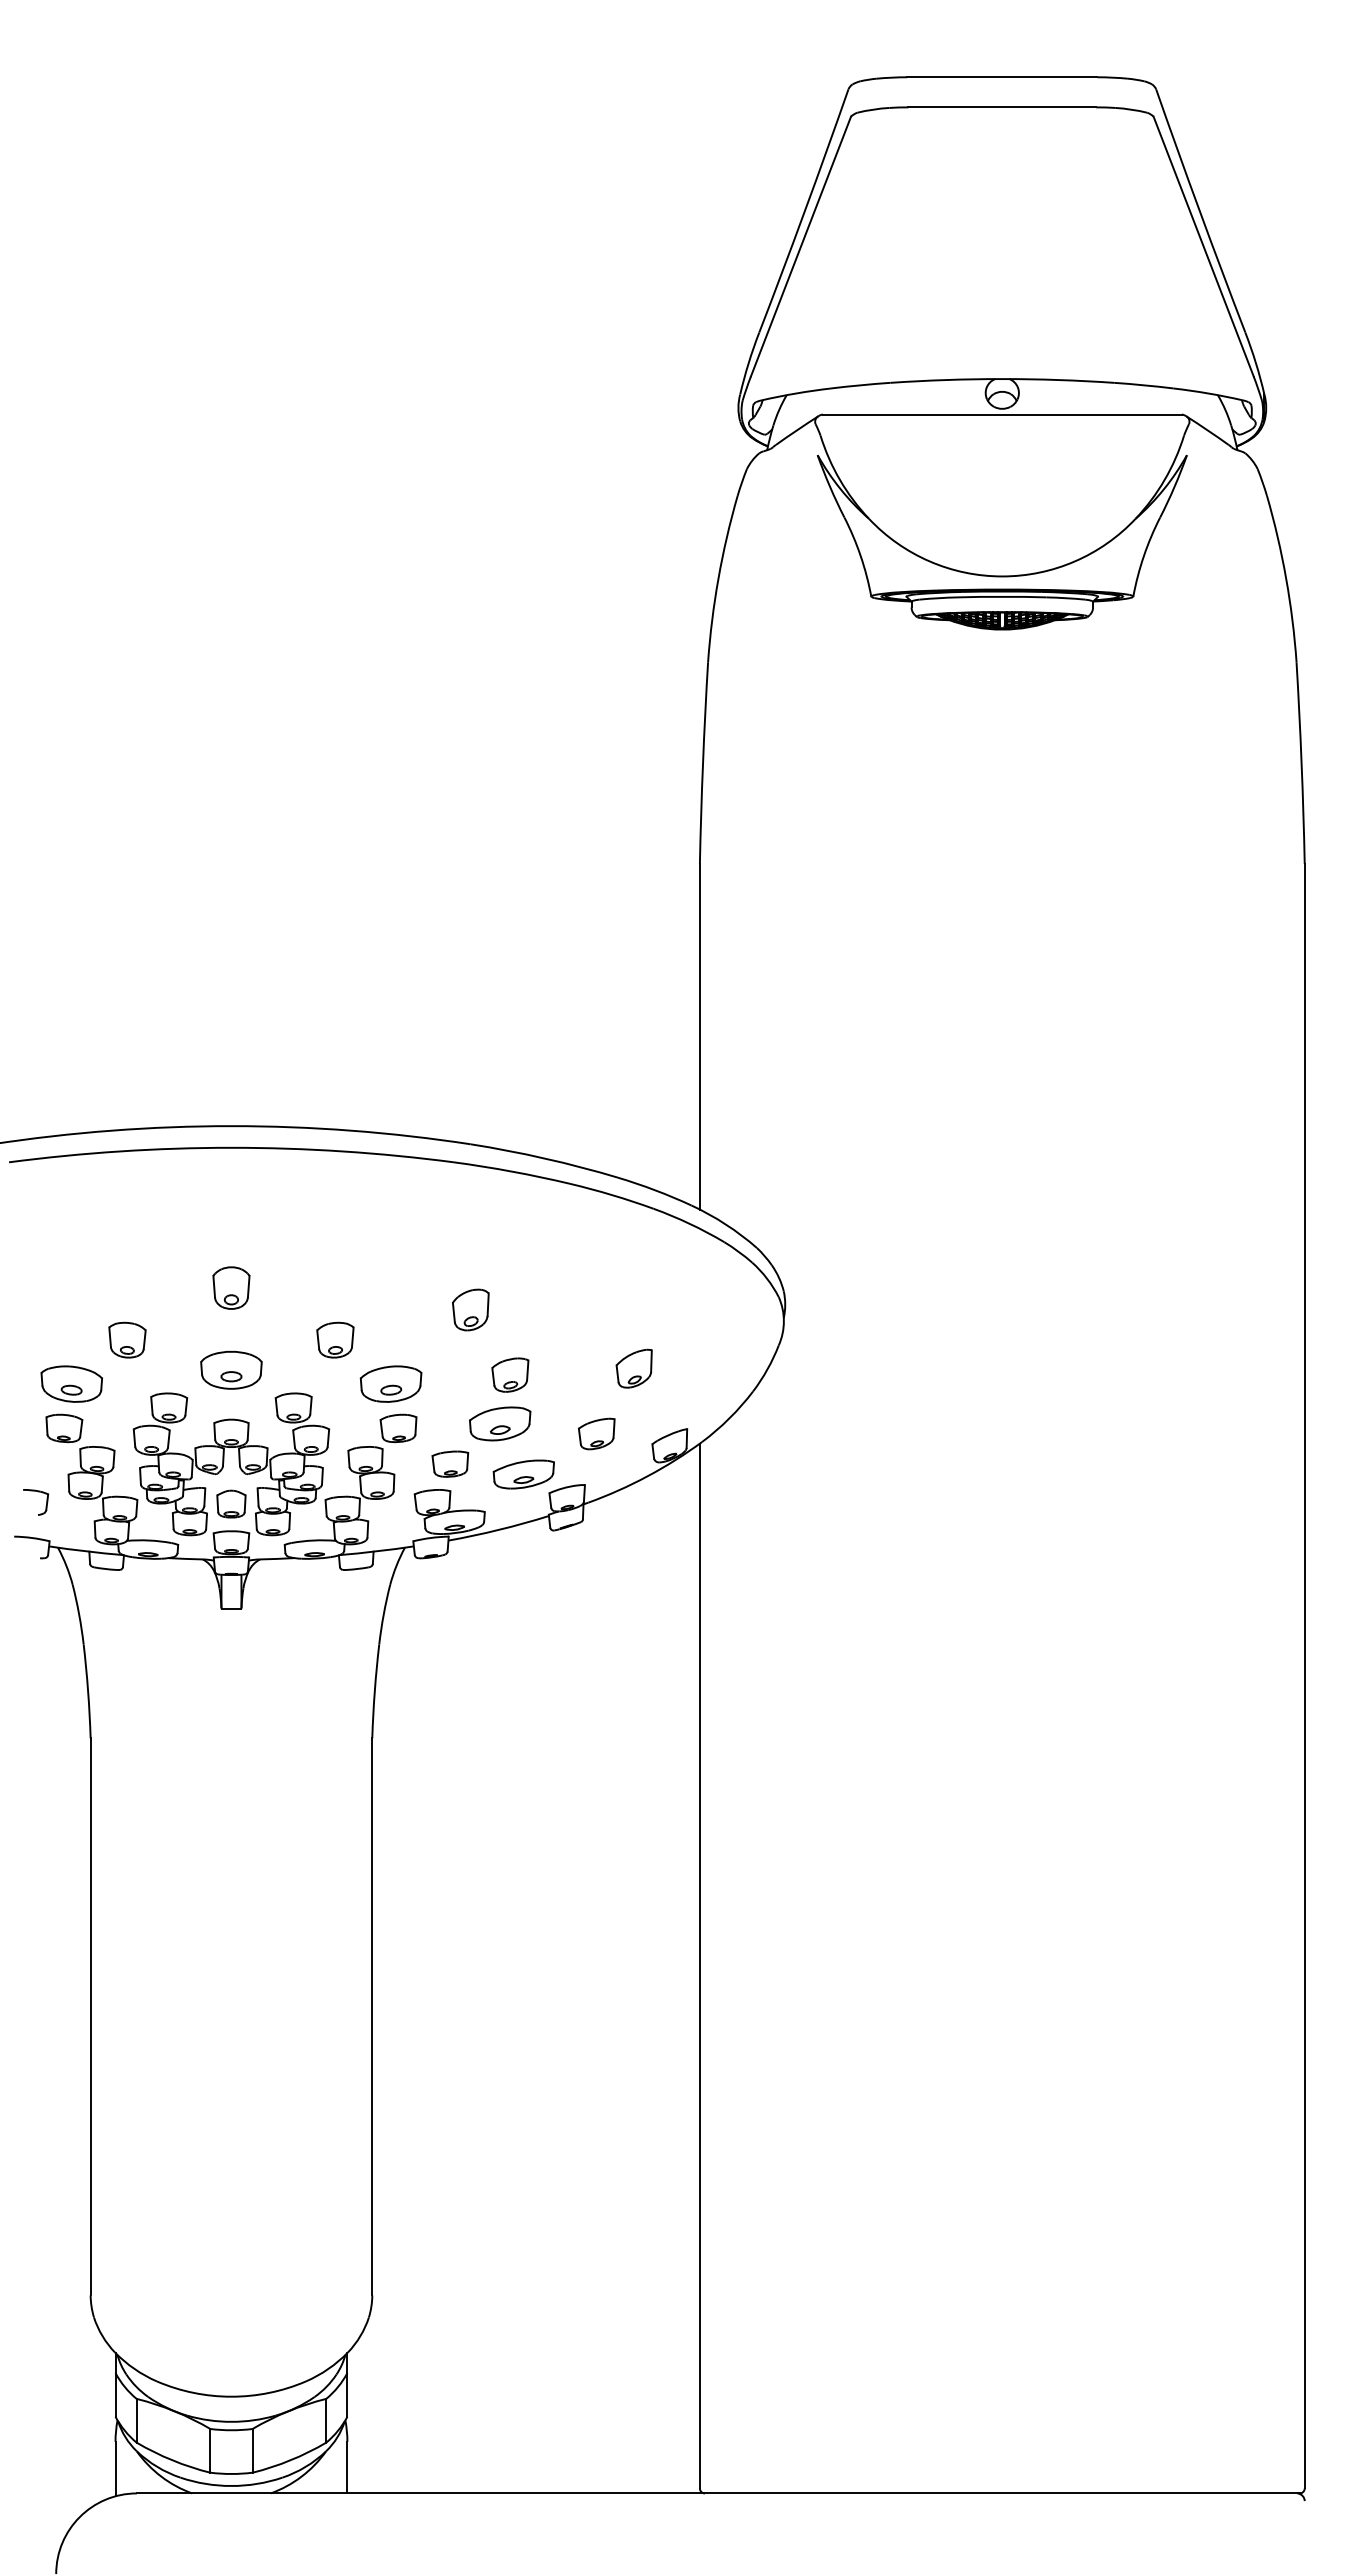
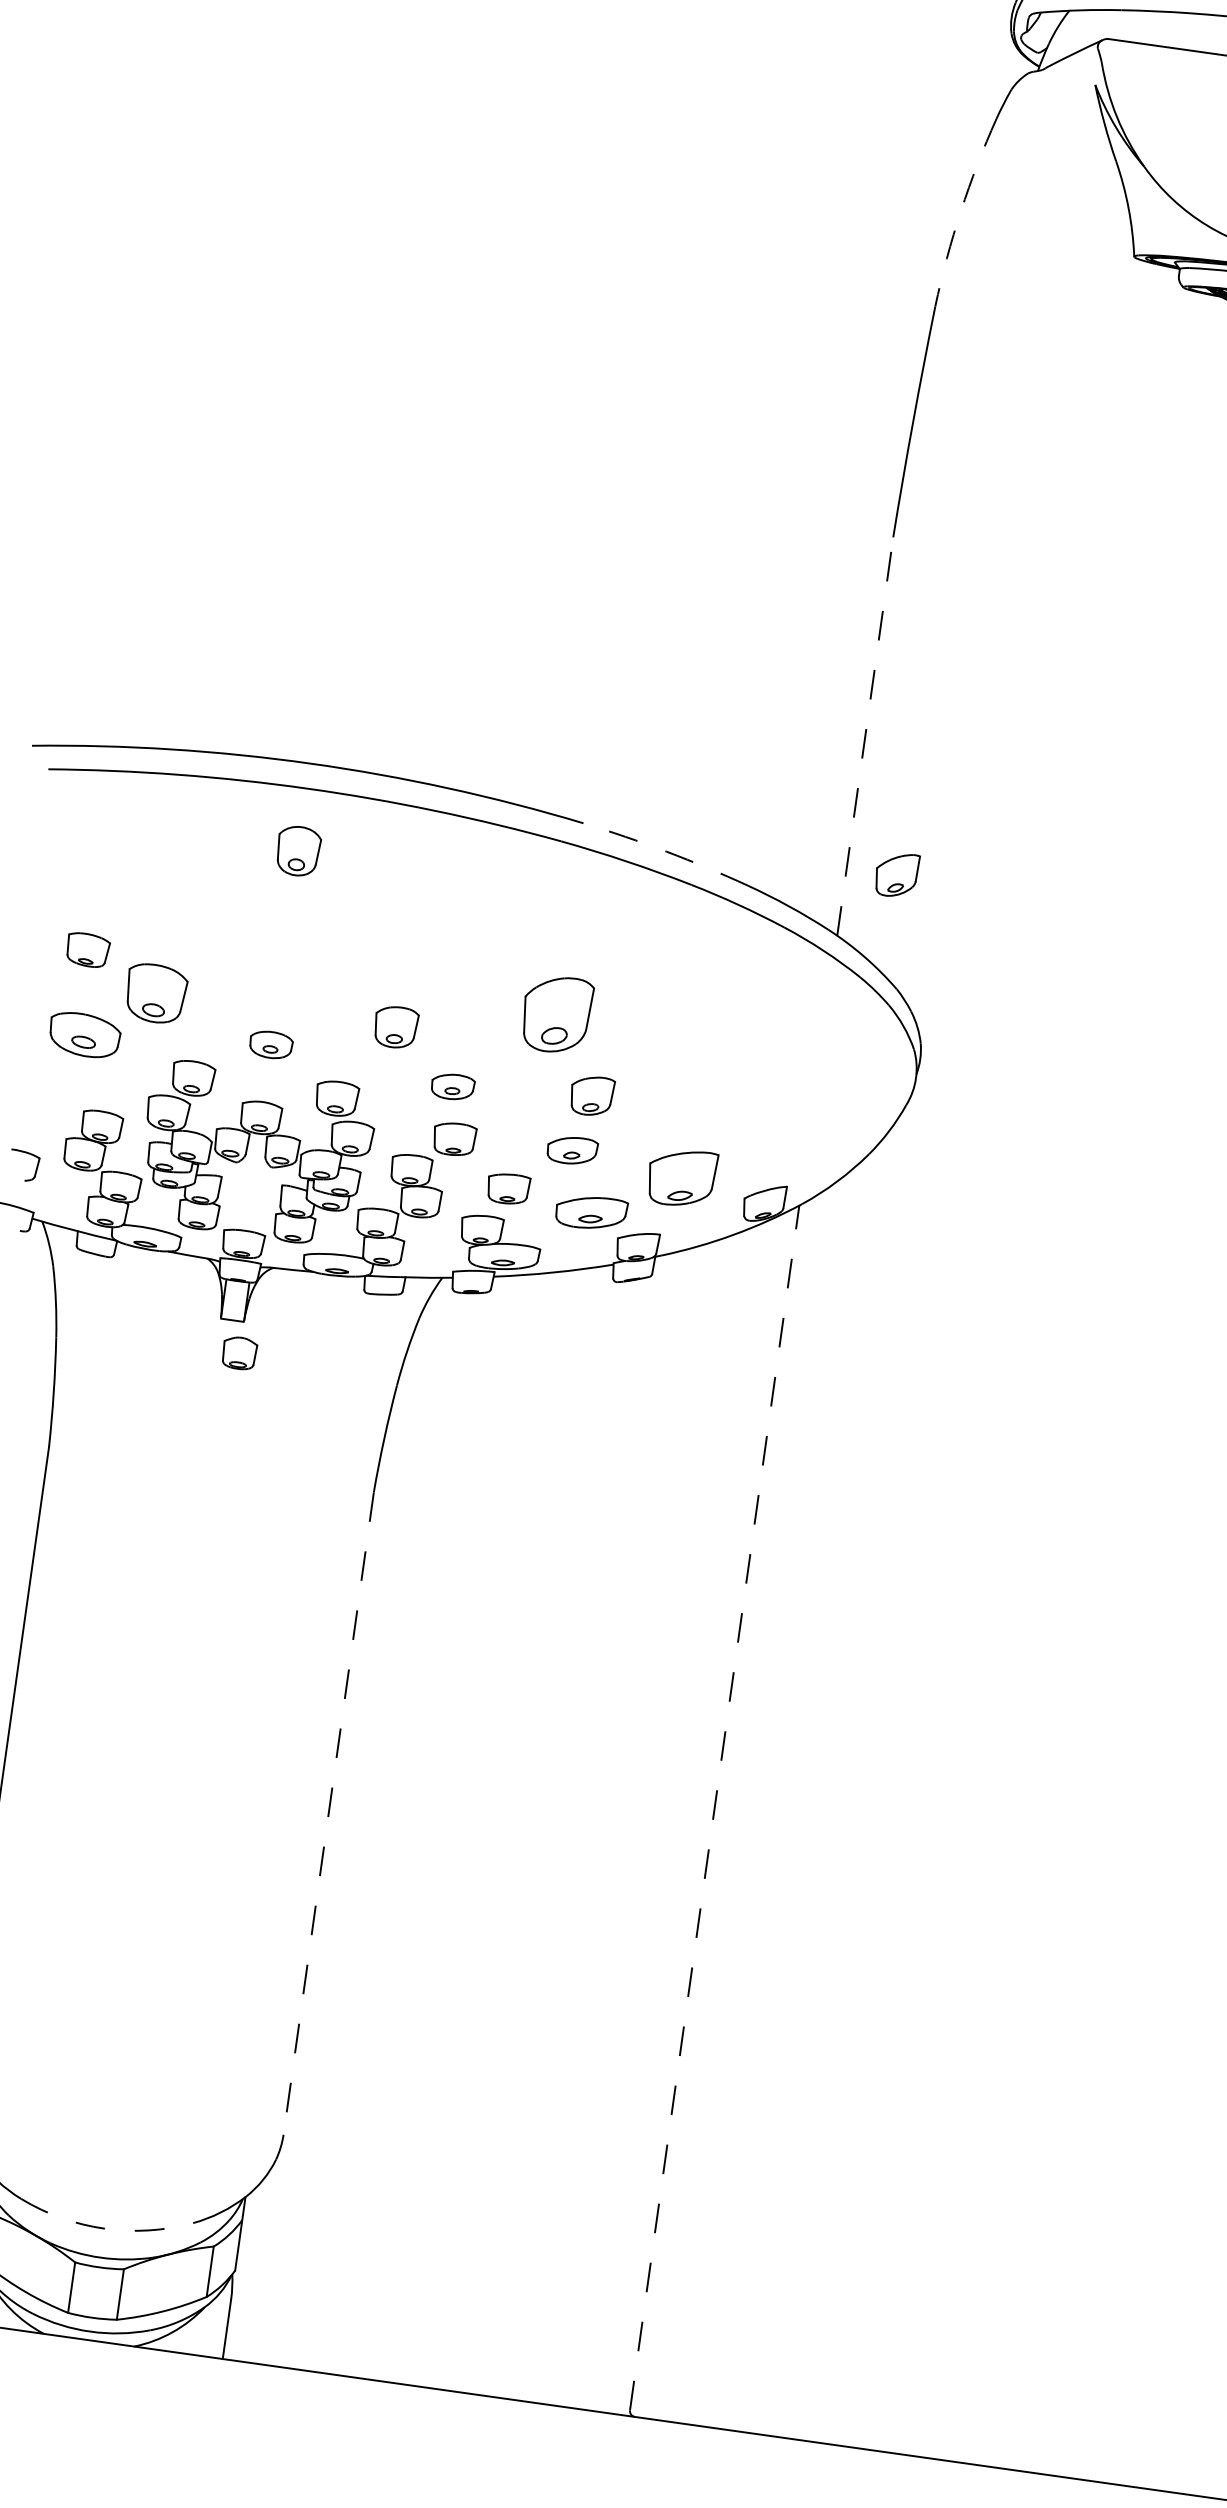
arc: (718, 578) -> (961, 211), solid -> dashed
line: (699, 1036) -> (864, 736), solid -> dashed
arc: (544, 1158) -> (666, 851), solid -> dashed
part: (231, 1287) -> (298, 850), moved
part: (470, 1309) -> (556, 1013), size x1.6
part: (127, 1339) -> (156, 992), size x1.4
part: (633, 1368) -> (895, 874), moved
part: (231, 1369) -> (271, 1044), size x0.6
part: (390, 1383) -> (452, 1086), size x0.6
part: (500, 1423) -> (572, 1150), size x0.7
part: (64, 1428) -> (88, 950), moved
part: (596, 1433) -> (681, 1177), size x1.6
part: (231, 1503) -> (239, 1352), moved
line: (699, 1965) -> (714, 1807), solid -> dashed
line: (372, 2016) -> (329, 1813), solid -> dashed
arc: (231, 2396) -> (104, 2228), solid -> dashed

